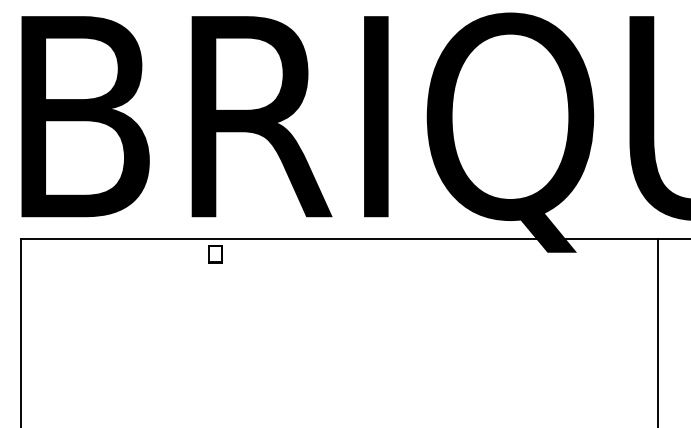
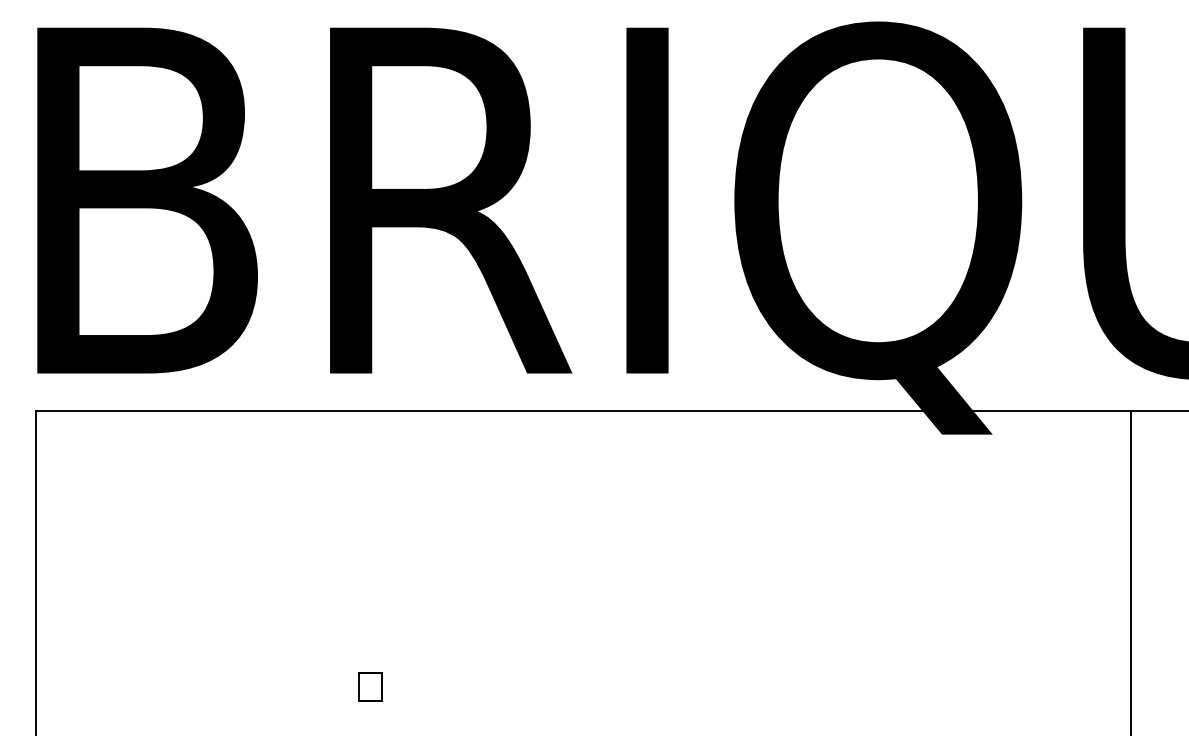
part: (215, 254) -> (370, 687), moved

